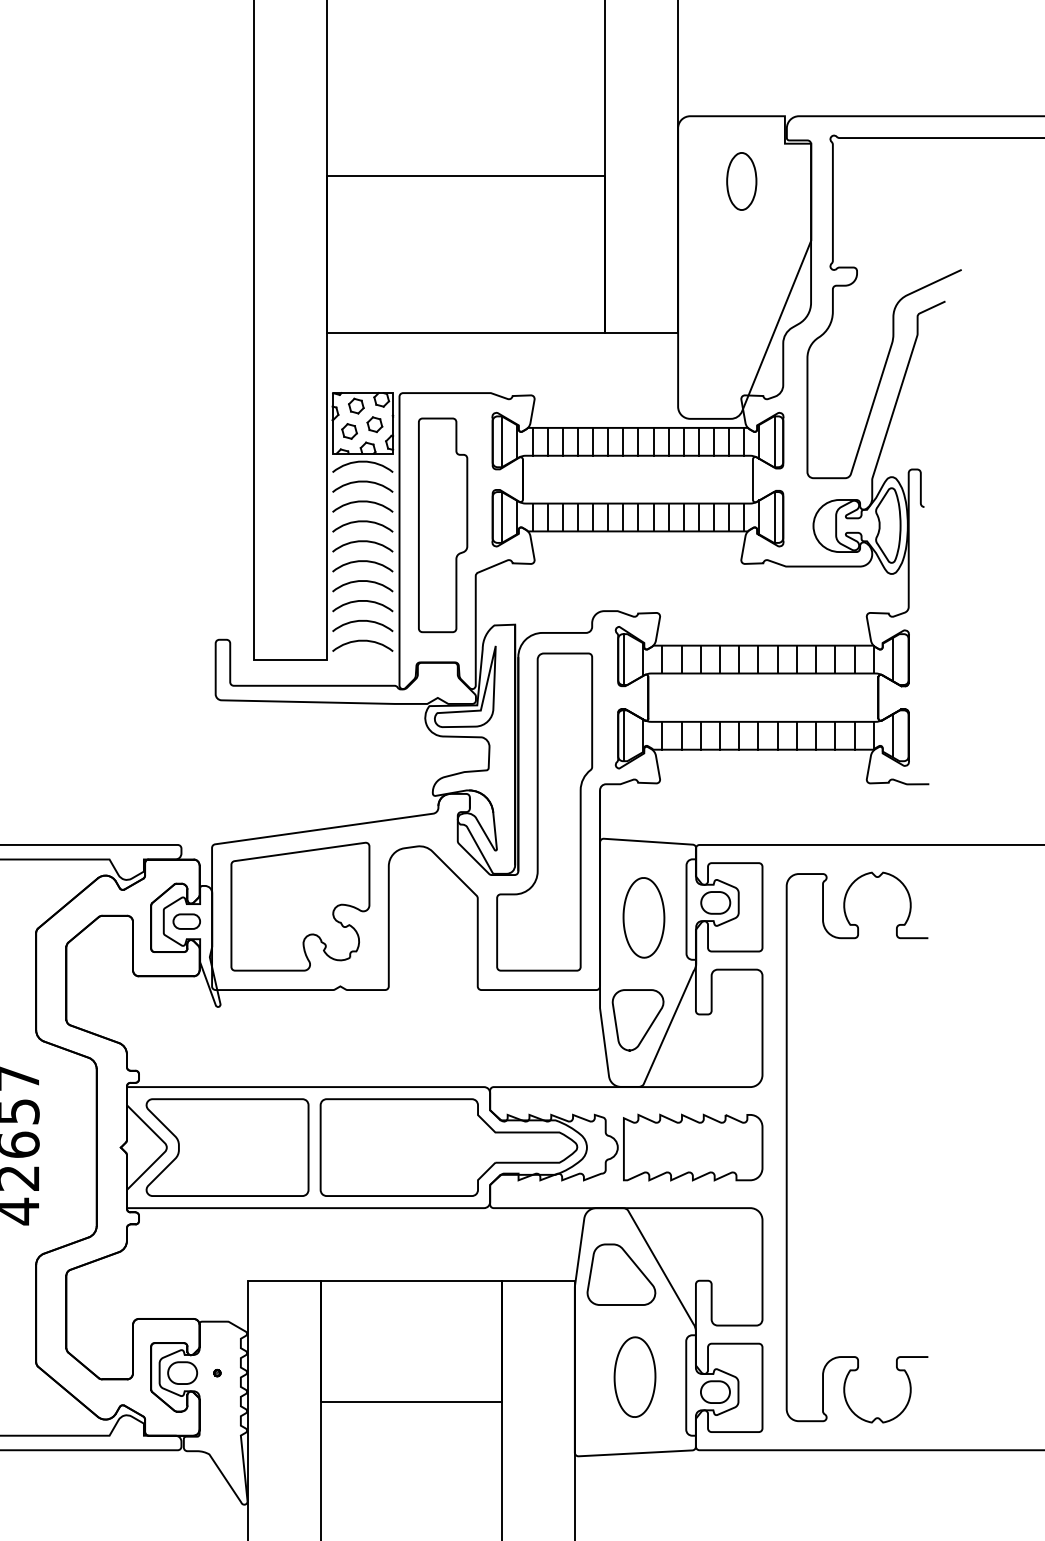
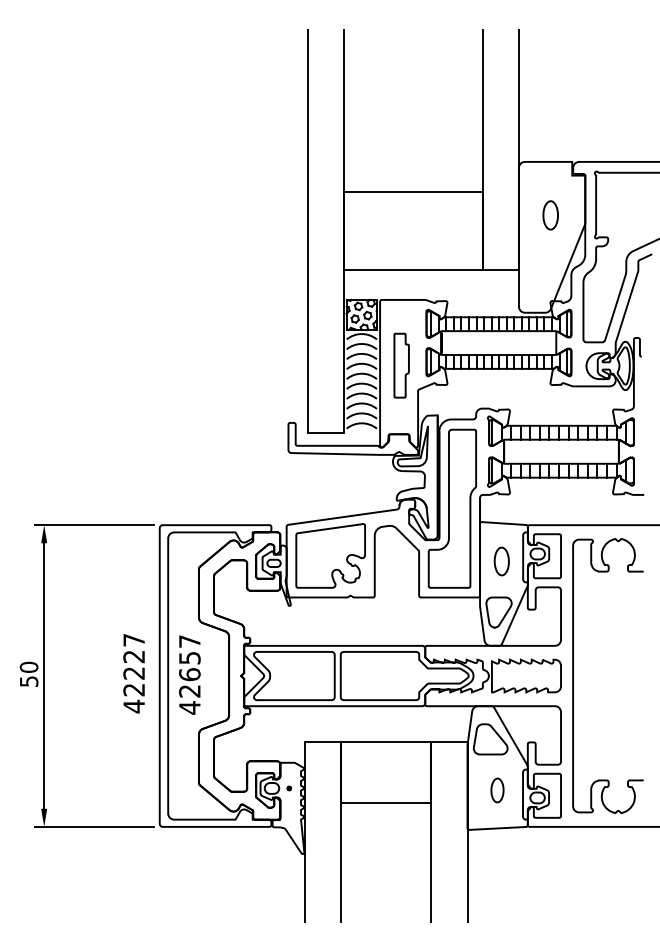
part: (741, 181) -> (550, 215), moved
part: (442, 524) -> (401, 365), size x0.6
part: (643, 917) -> (501, 561), size x0.7
part: (635, 1377) -> (497, 790), size x0.6

